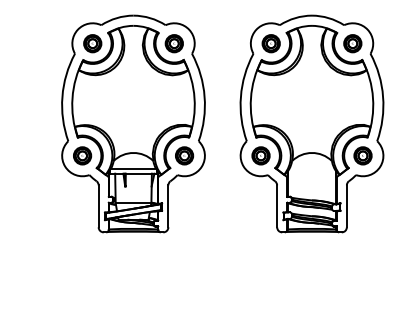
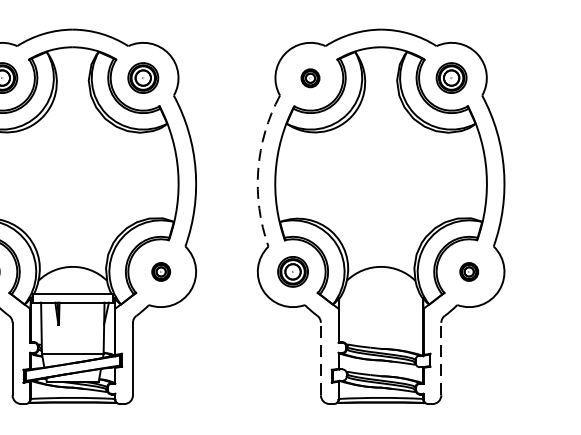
part: (270, 43) -> (309, 77), size x0.6
arc: (240, 96) -> (257, 169), solid -> dashed
part: (184, 155) -> (160, 271), size x0.6
part: (362, 155) -> (468, 271), size x0.6
line: (277, 206) -> (321, 359), solid -> dashed
line: (346, 206) -> (440, 359), solid -> dashed

